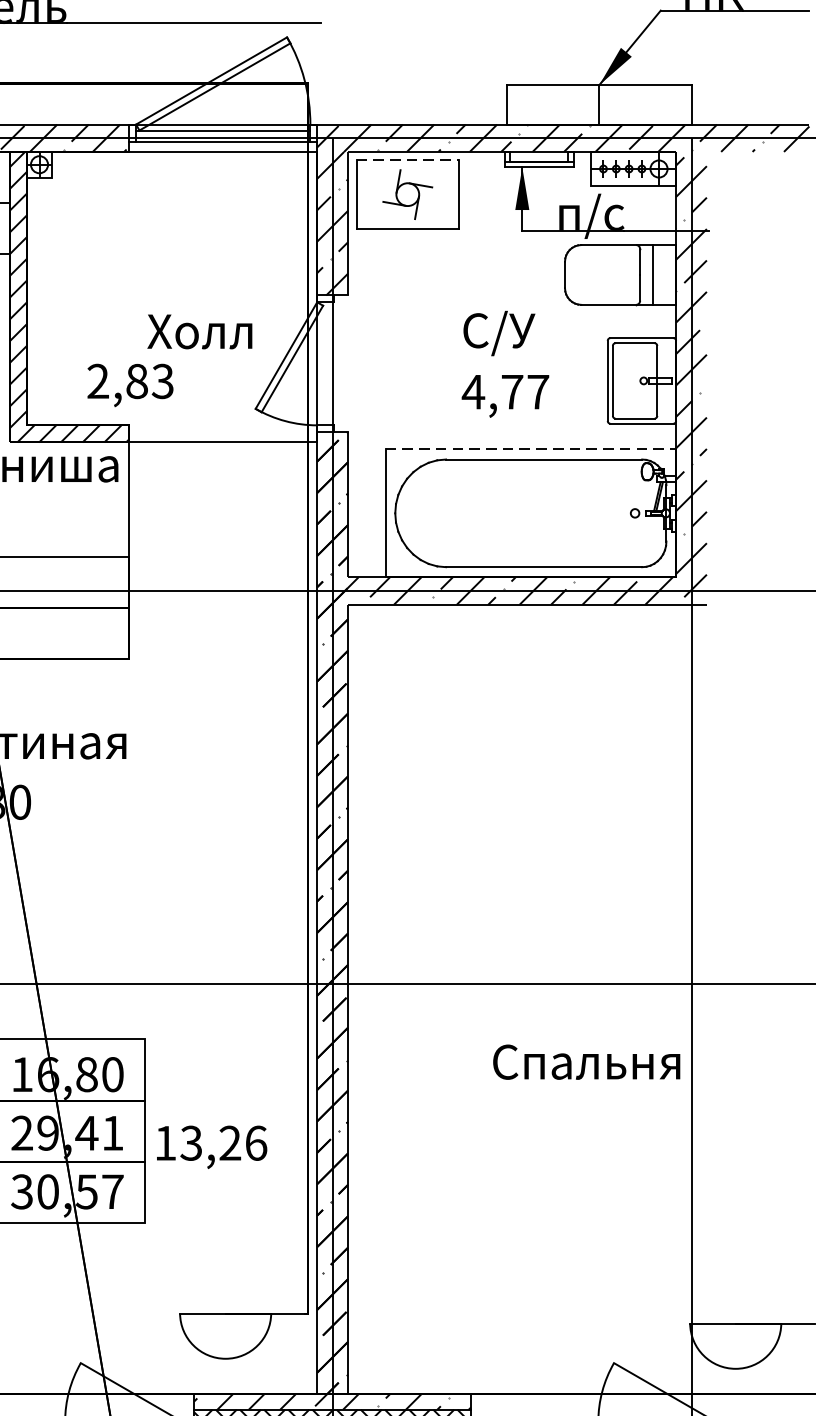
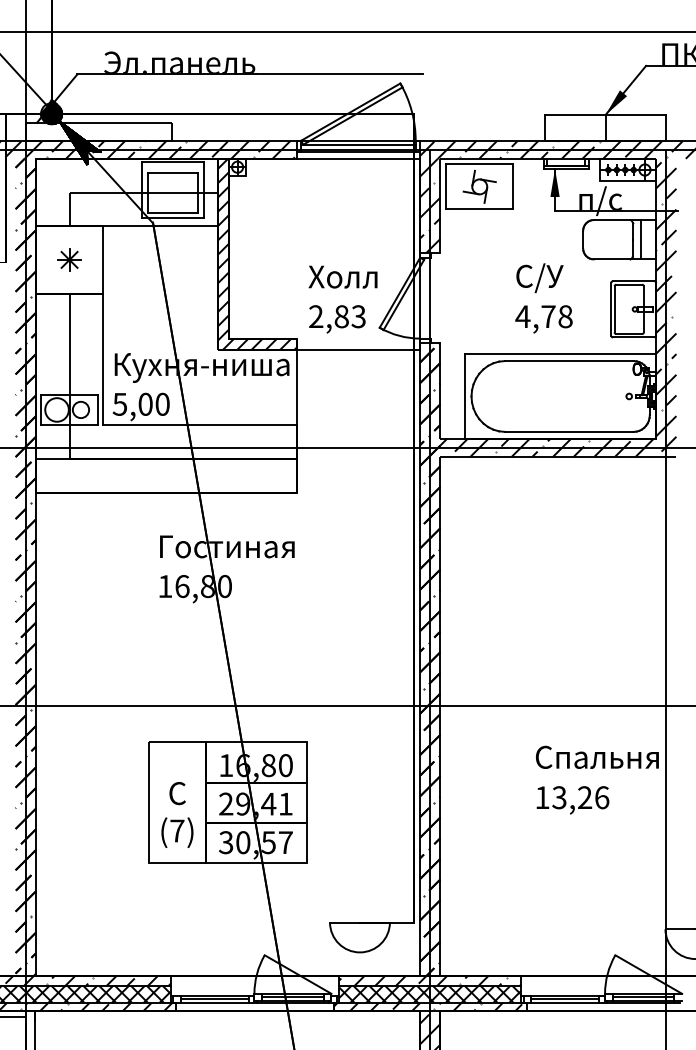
line: (407, 160) -> (479, 164), dashed -> solid
text: (130, 385) -> (337, 319), moved
text: (538, 391) -> (565, 316), 4,77 -> 4,78
line: (530, 449) -> (560, 354), dashed -> solid
text: (211, 1147) -> (572, 800), moved

